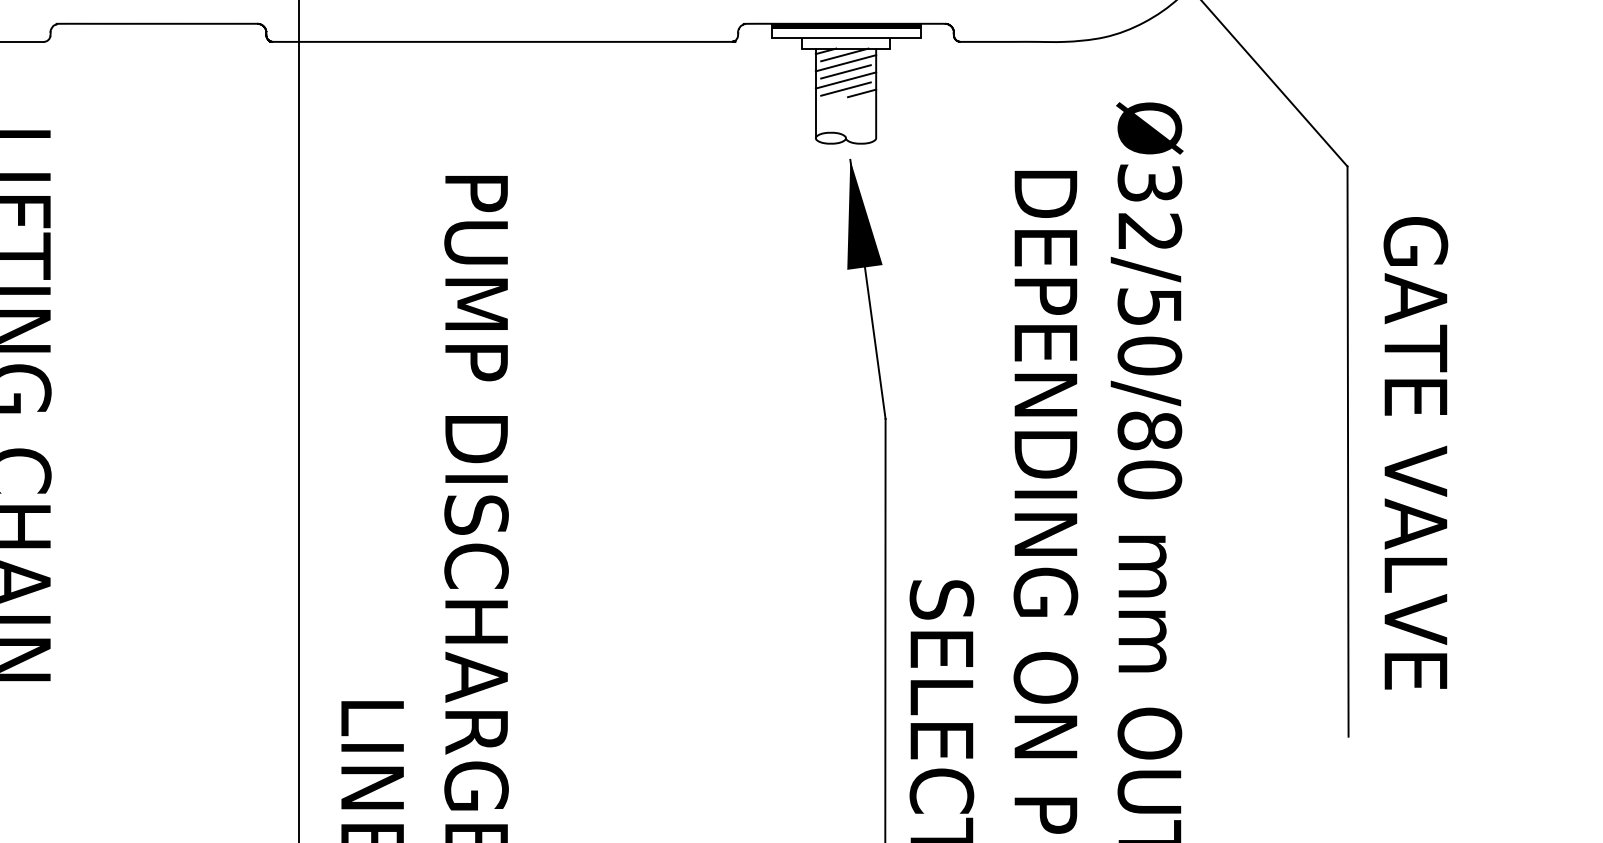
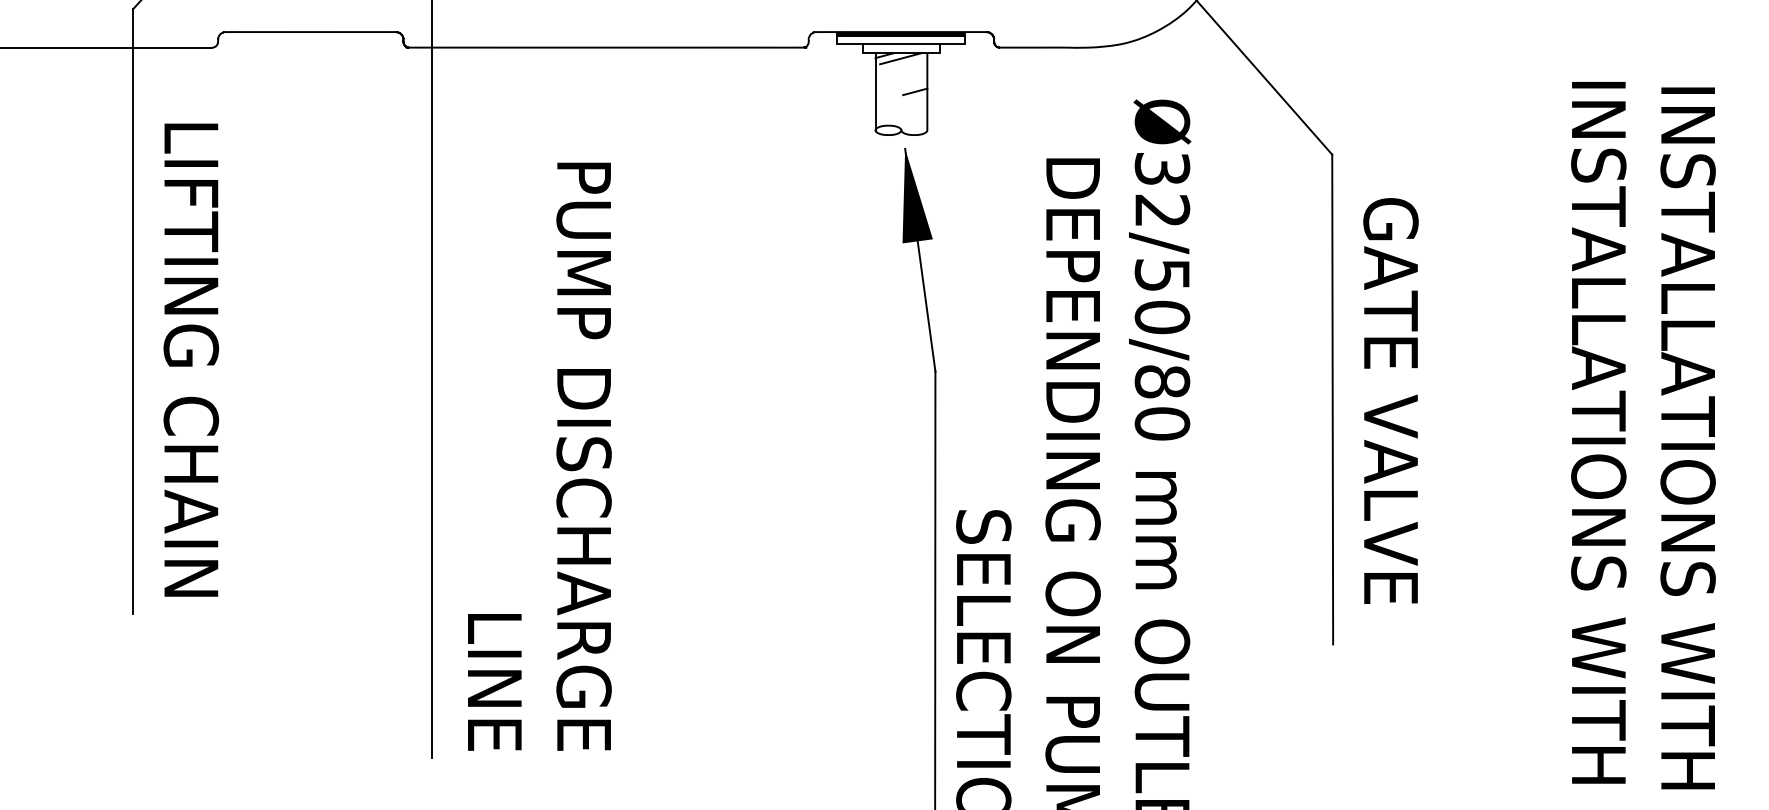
line: (846, 62) -> (901, 65), removed
line: (846, 72) -> (901, 73), removed
line: (846, 80) -> (901, 80), removed
line: (846, 88) -> (901, 87), removed

